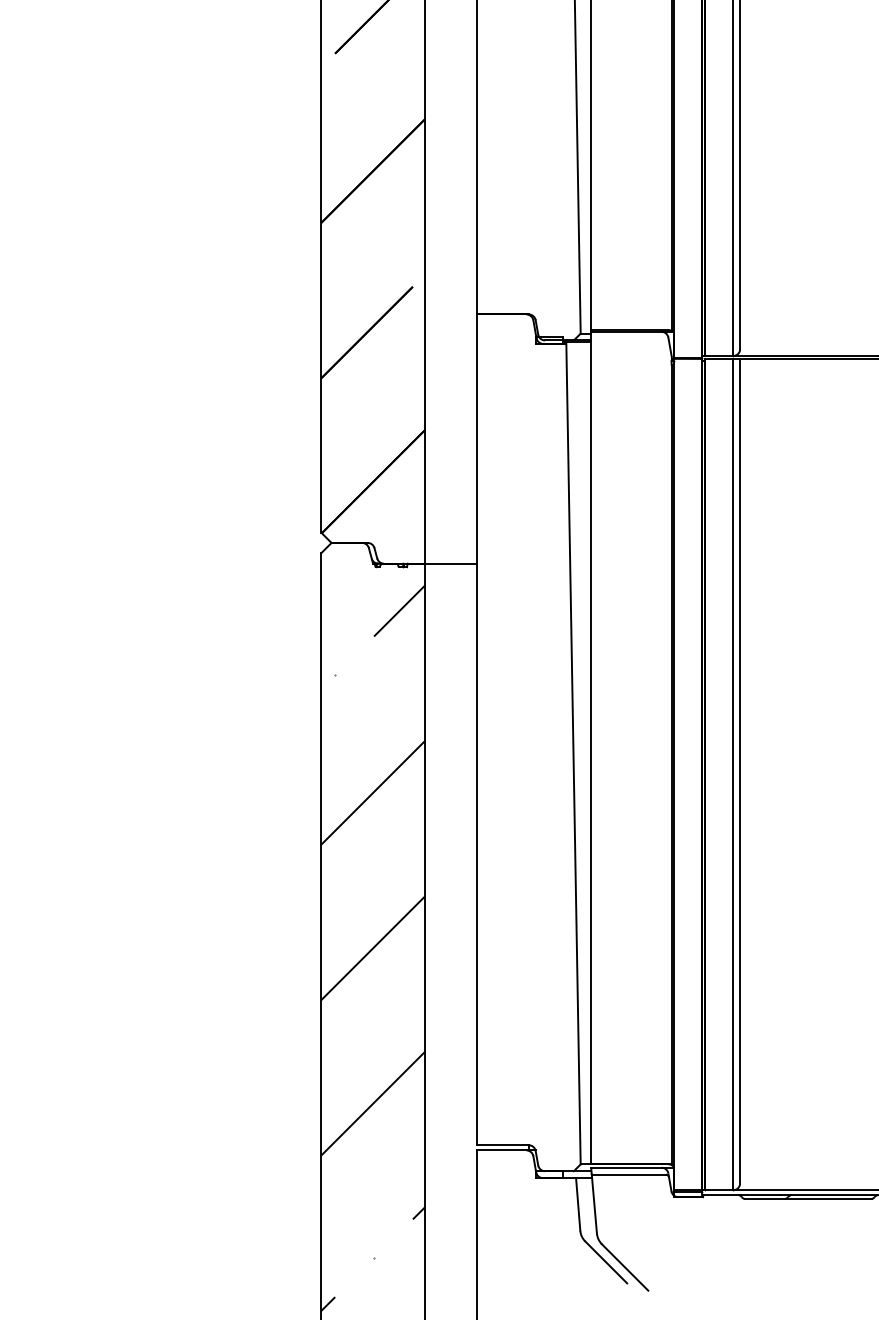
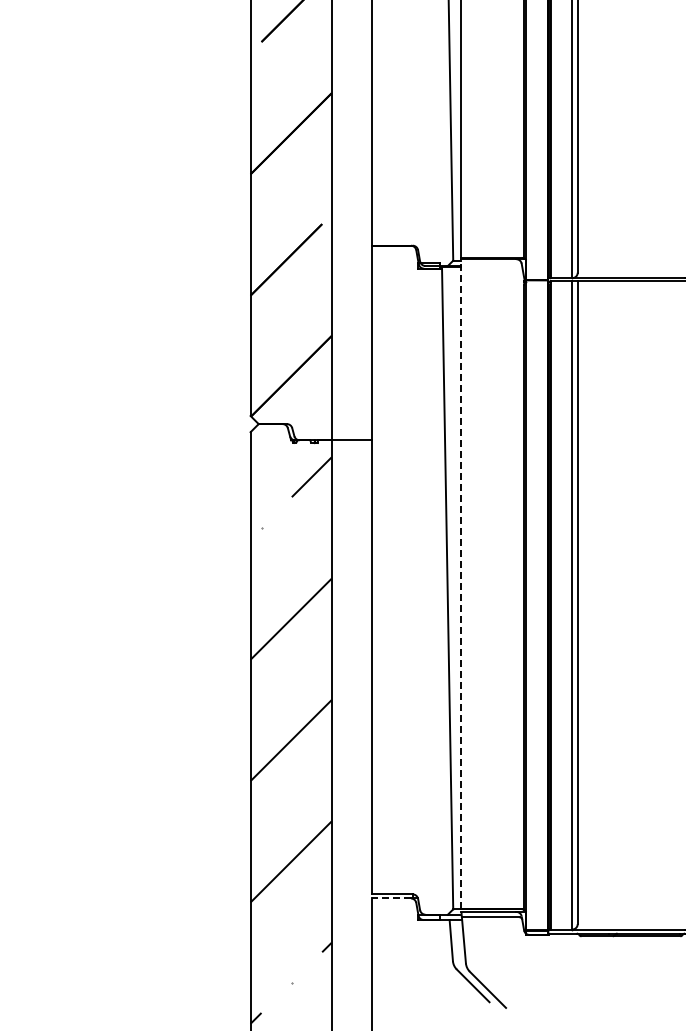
line: (591, 747) -> (461, 583), solid -> dashed
line: (501, 1150) -> (391, 898), solid -> dashed

